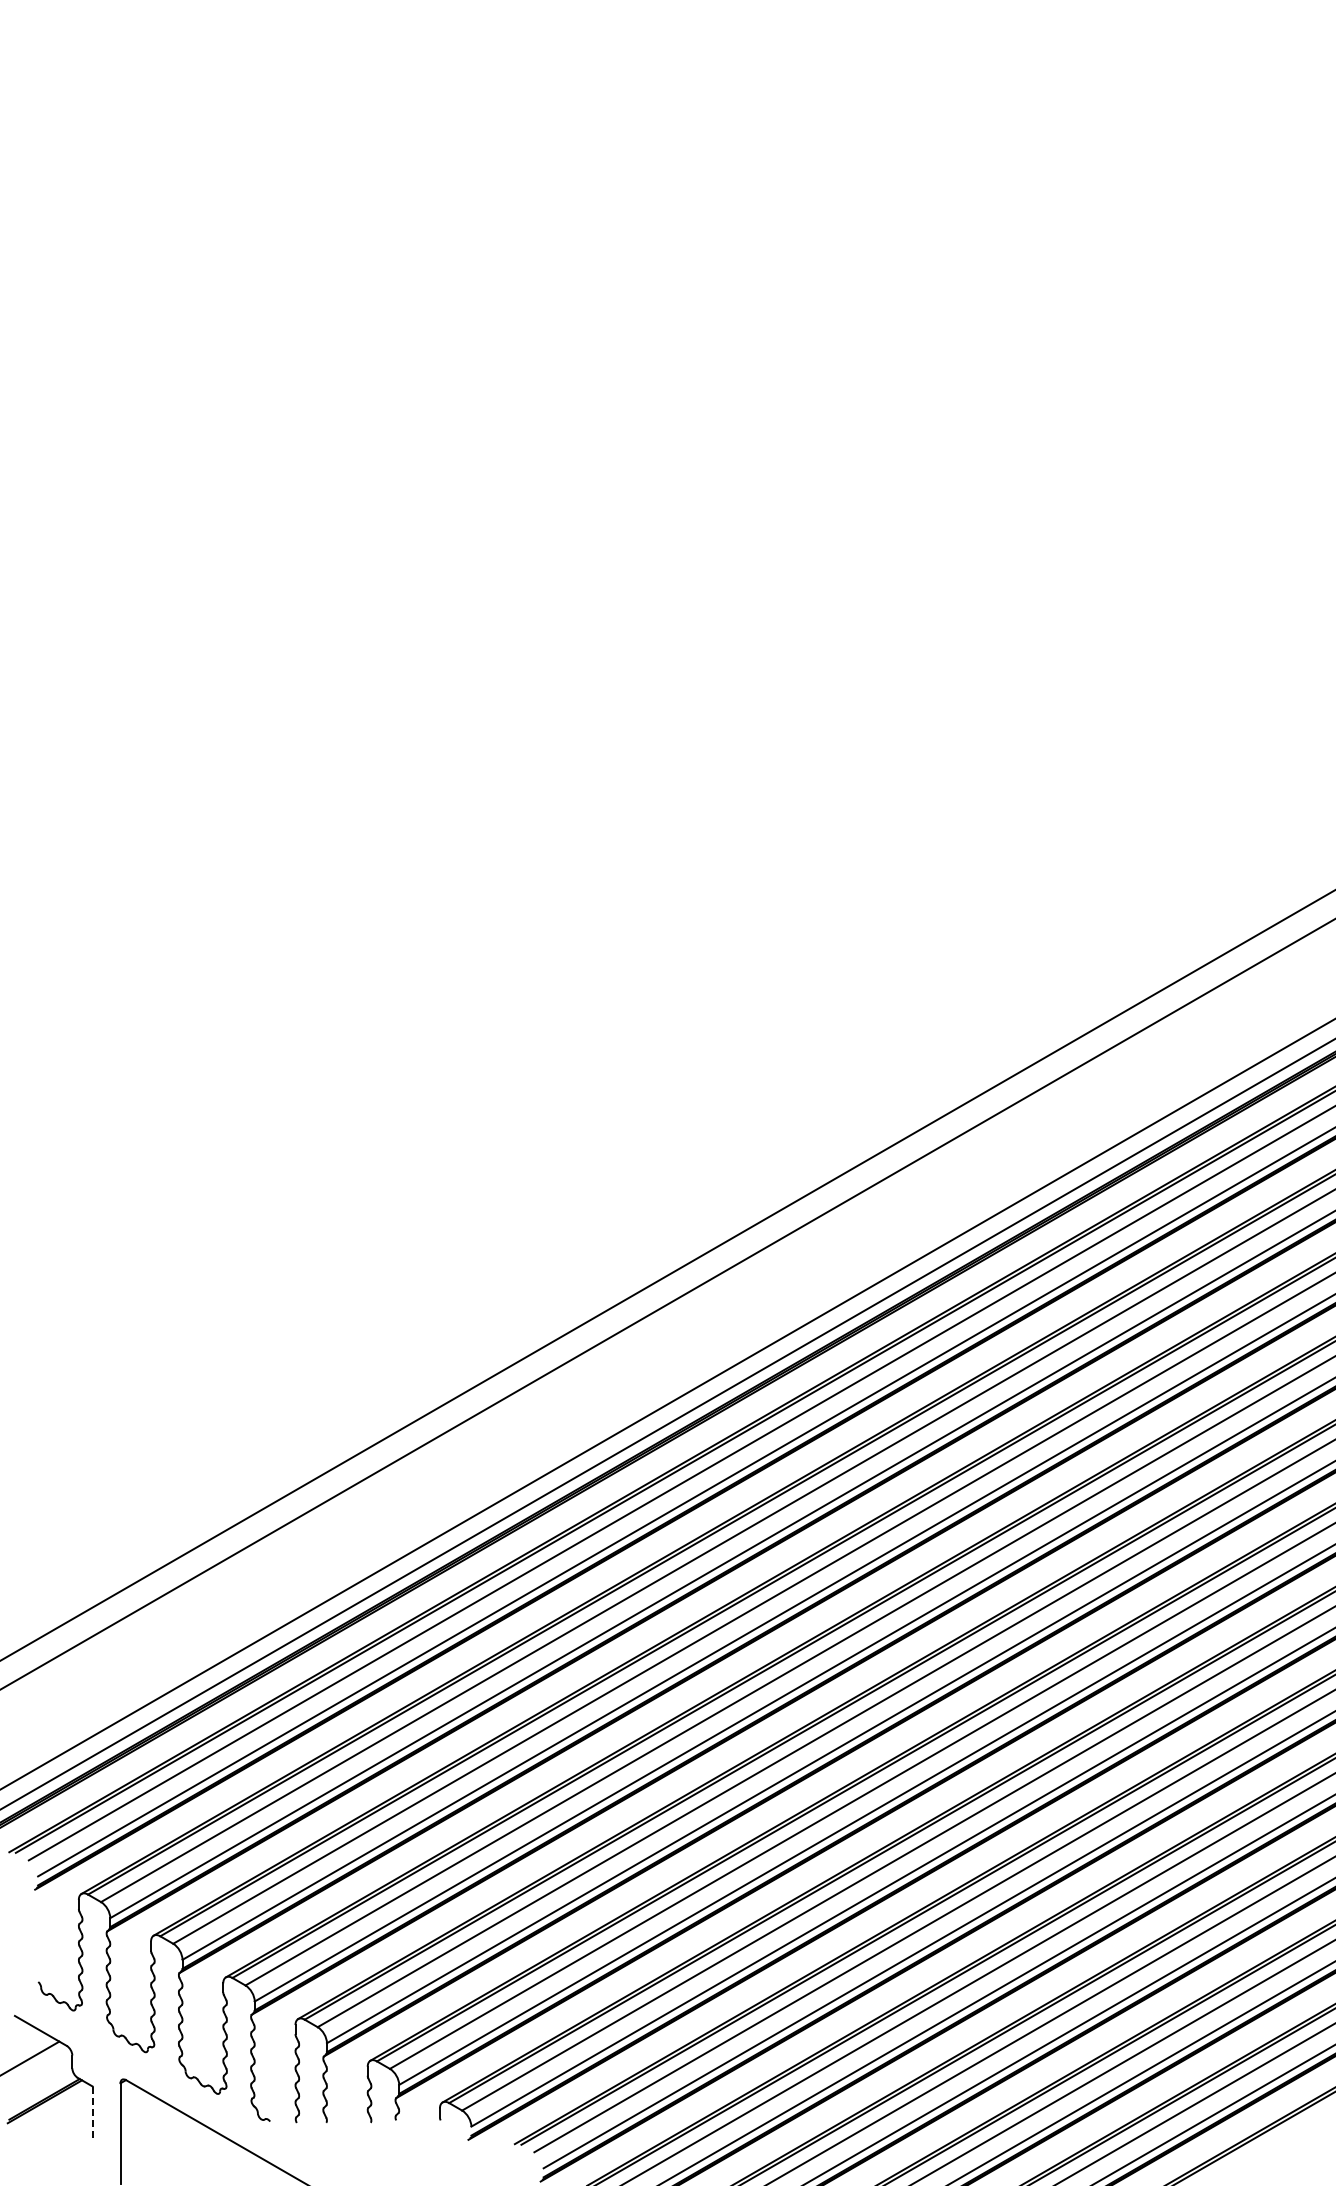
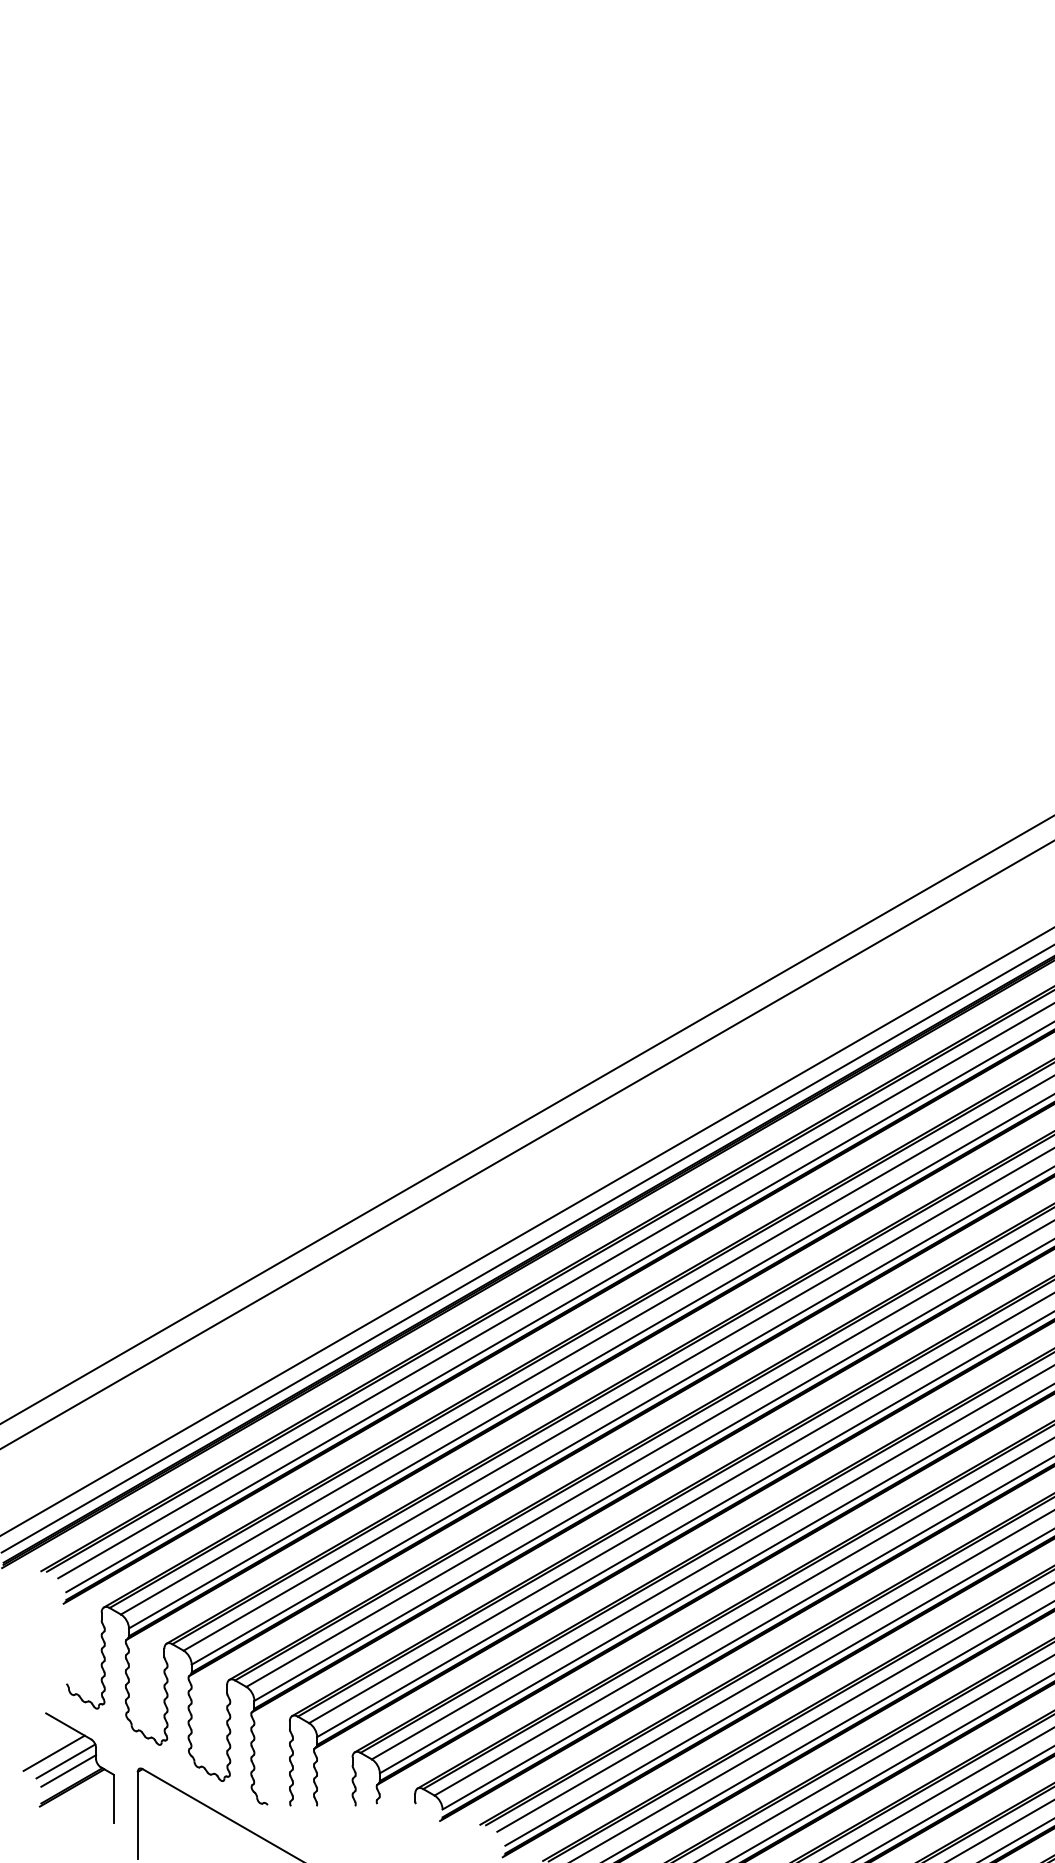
line: (37, 2070) -> (65, 1760), added
line: (40, 2082) -> (68, 1771), added
line: (92, 2114) -> (113, 1798), dashed -> solid

